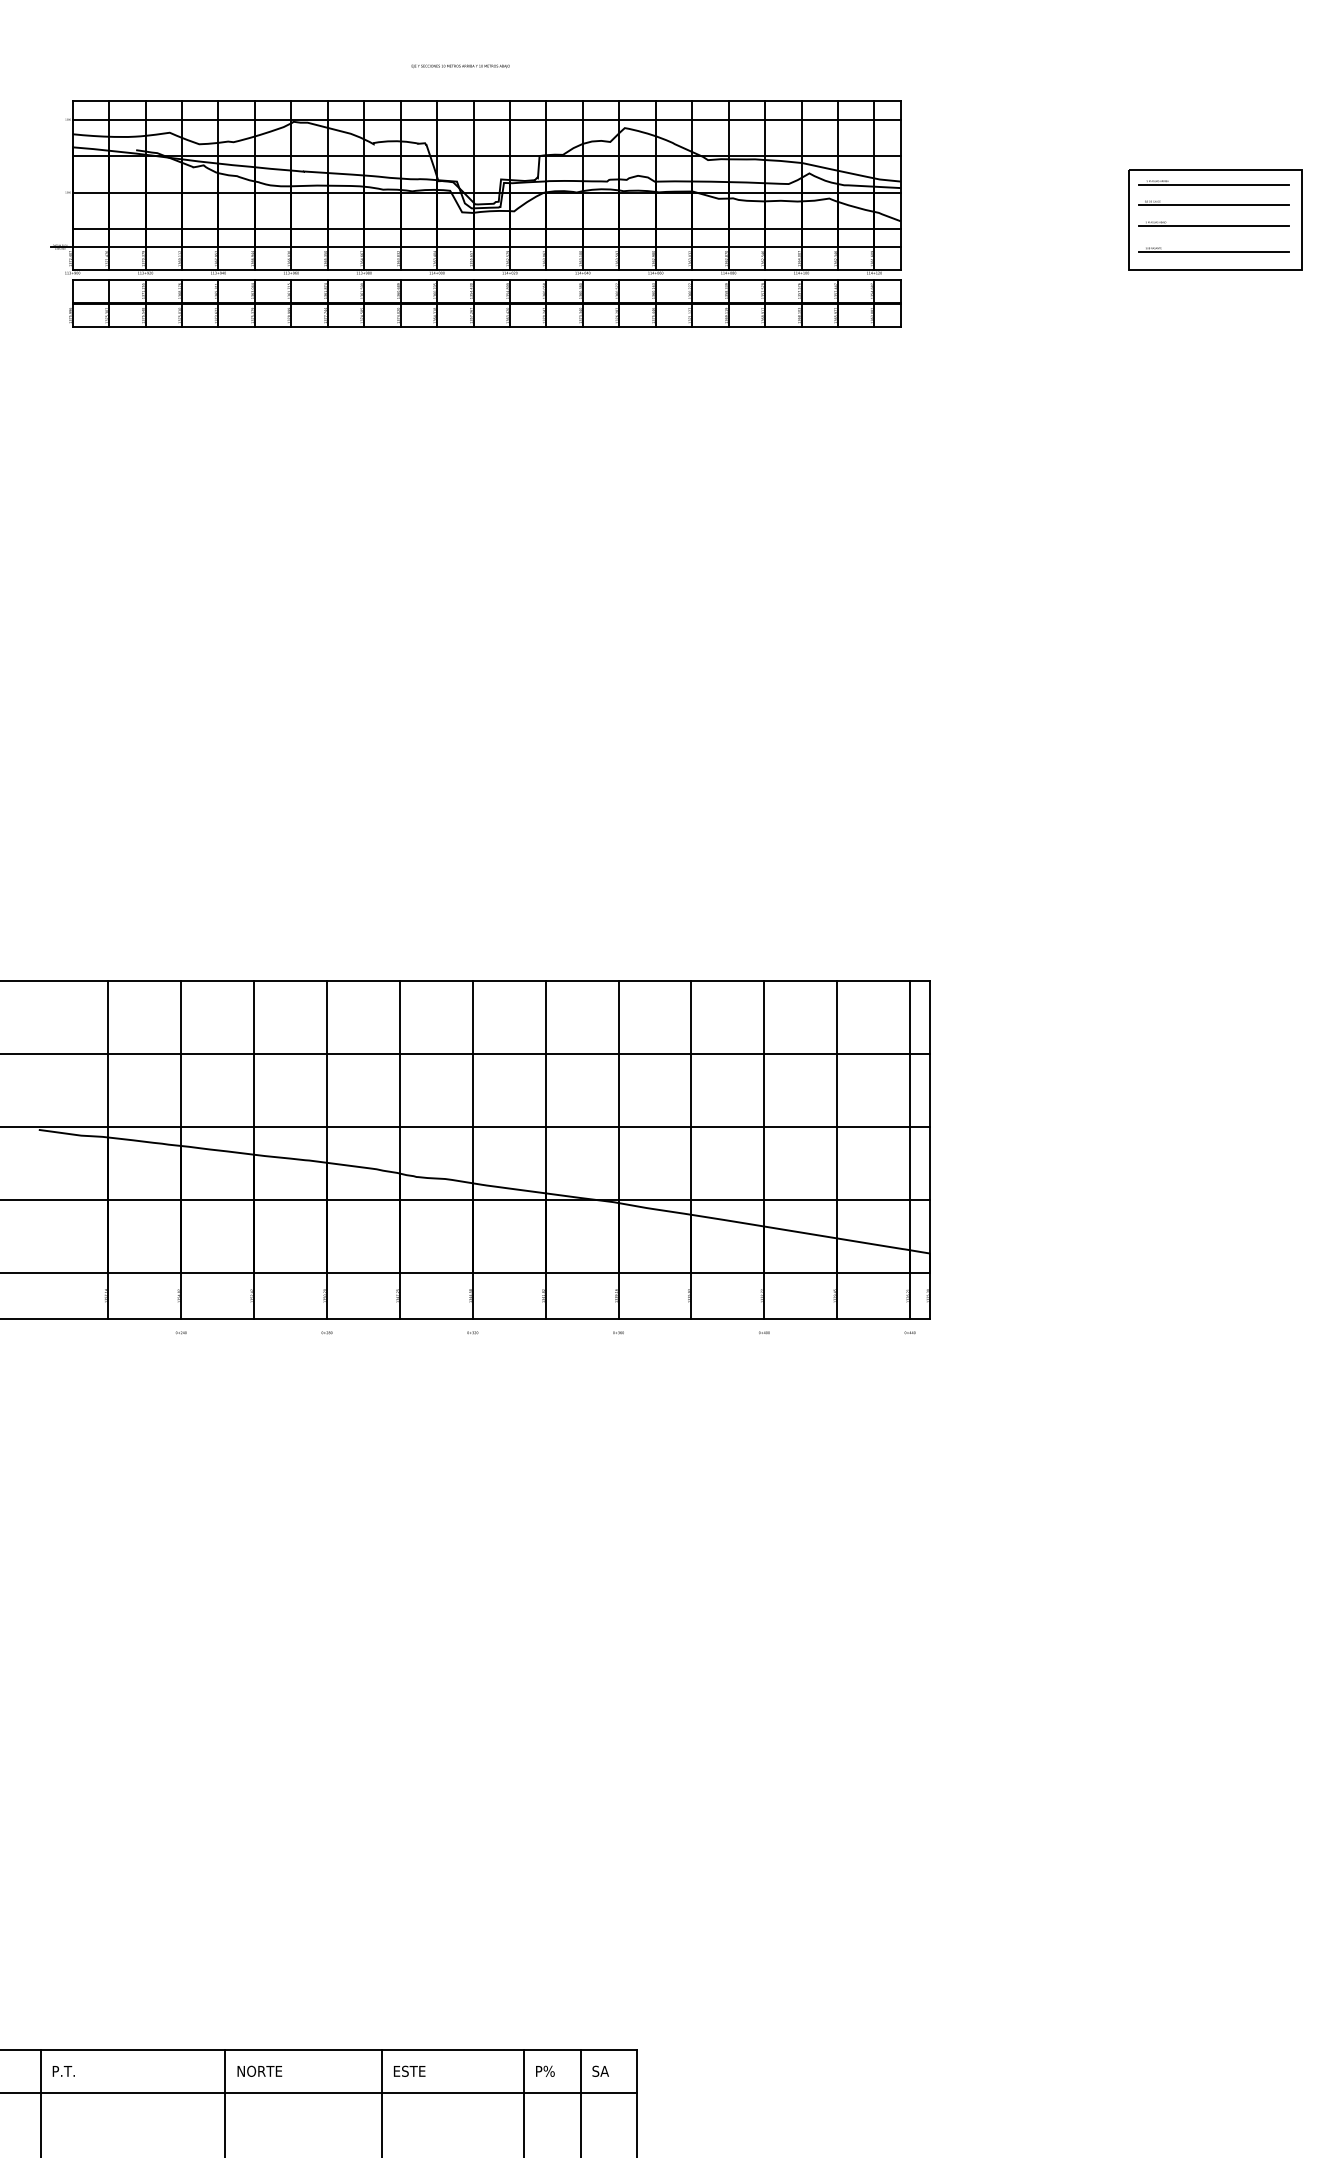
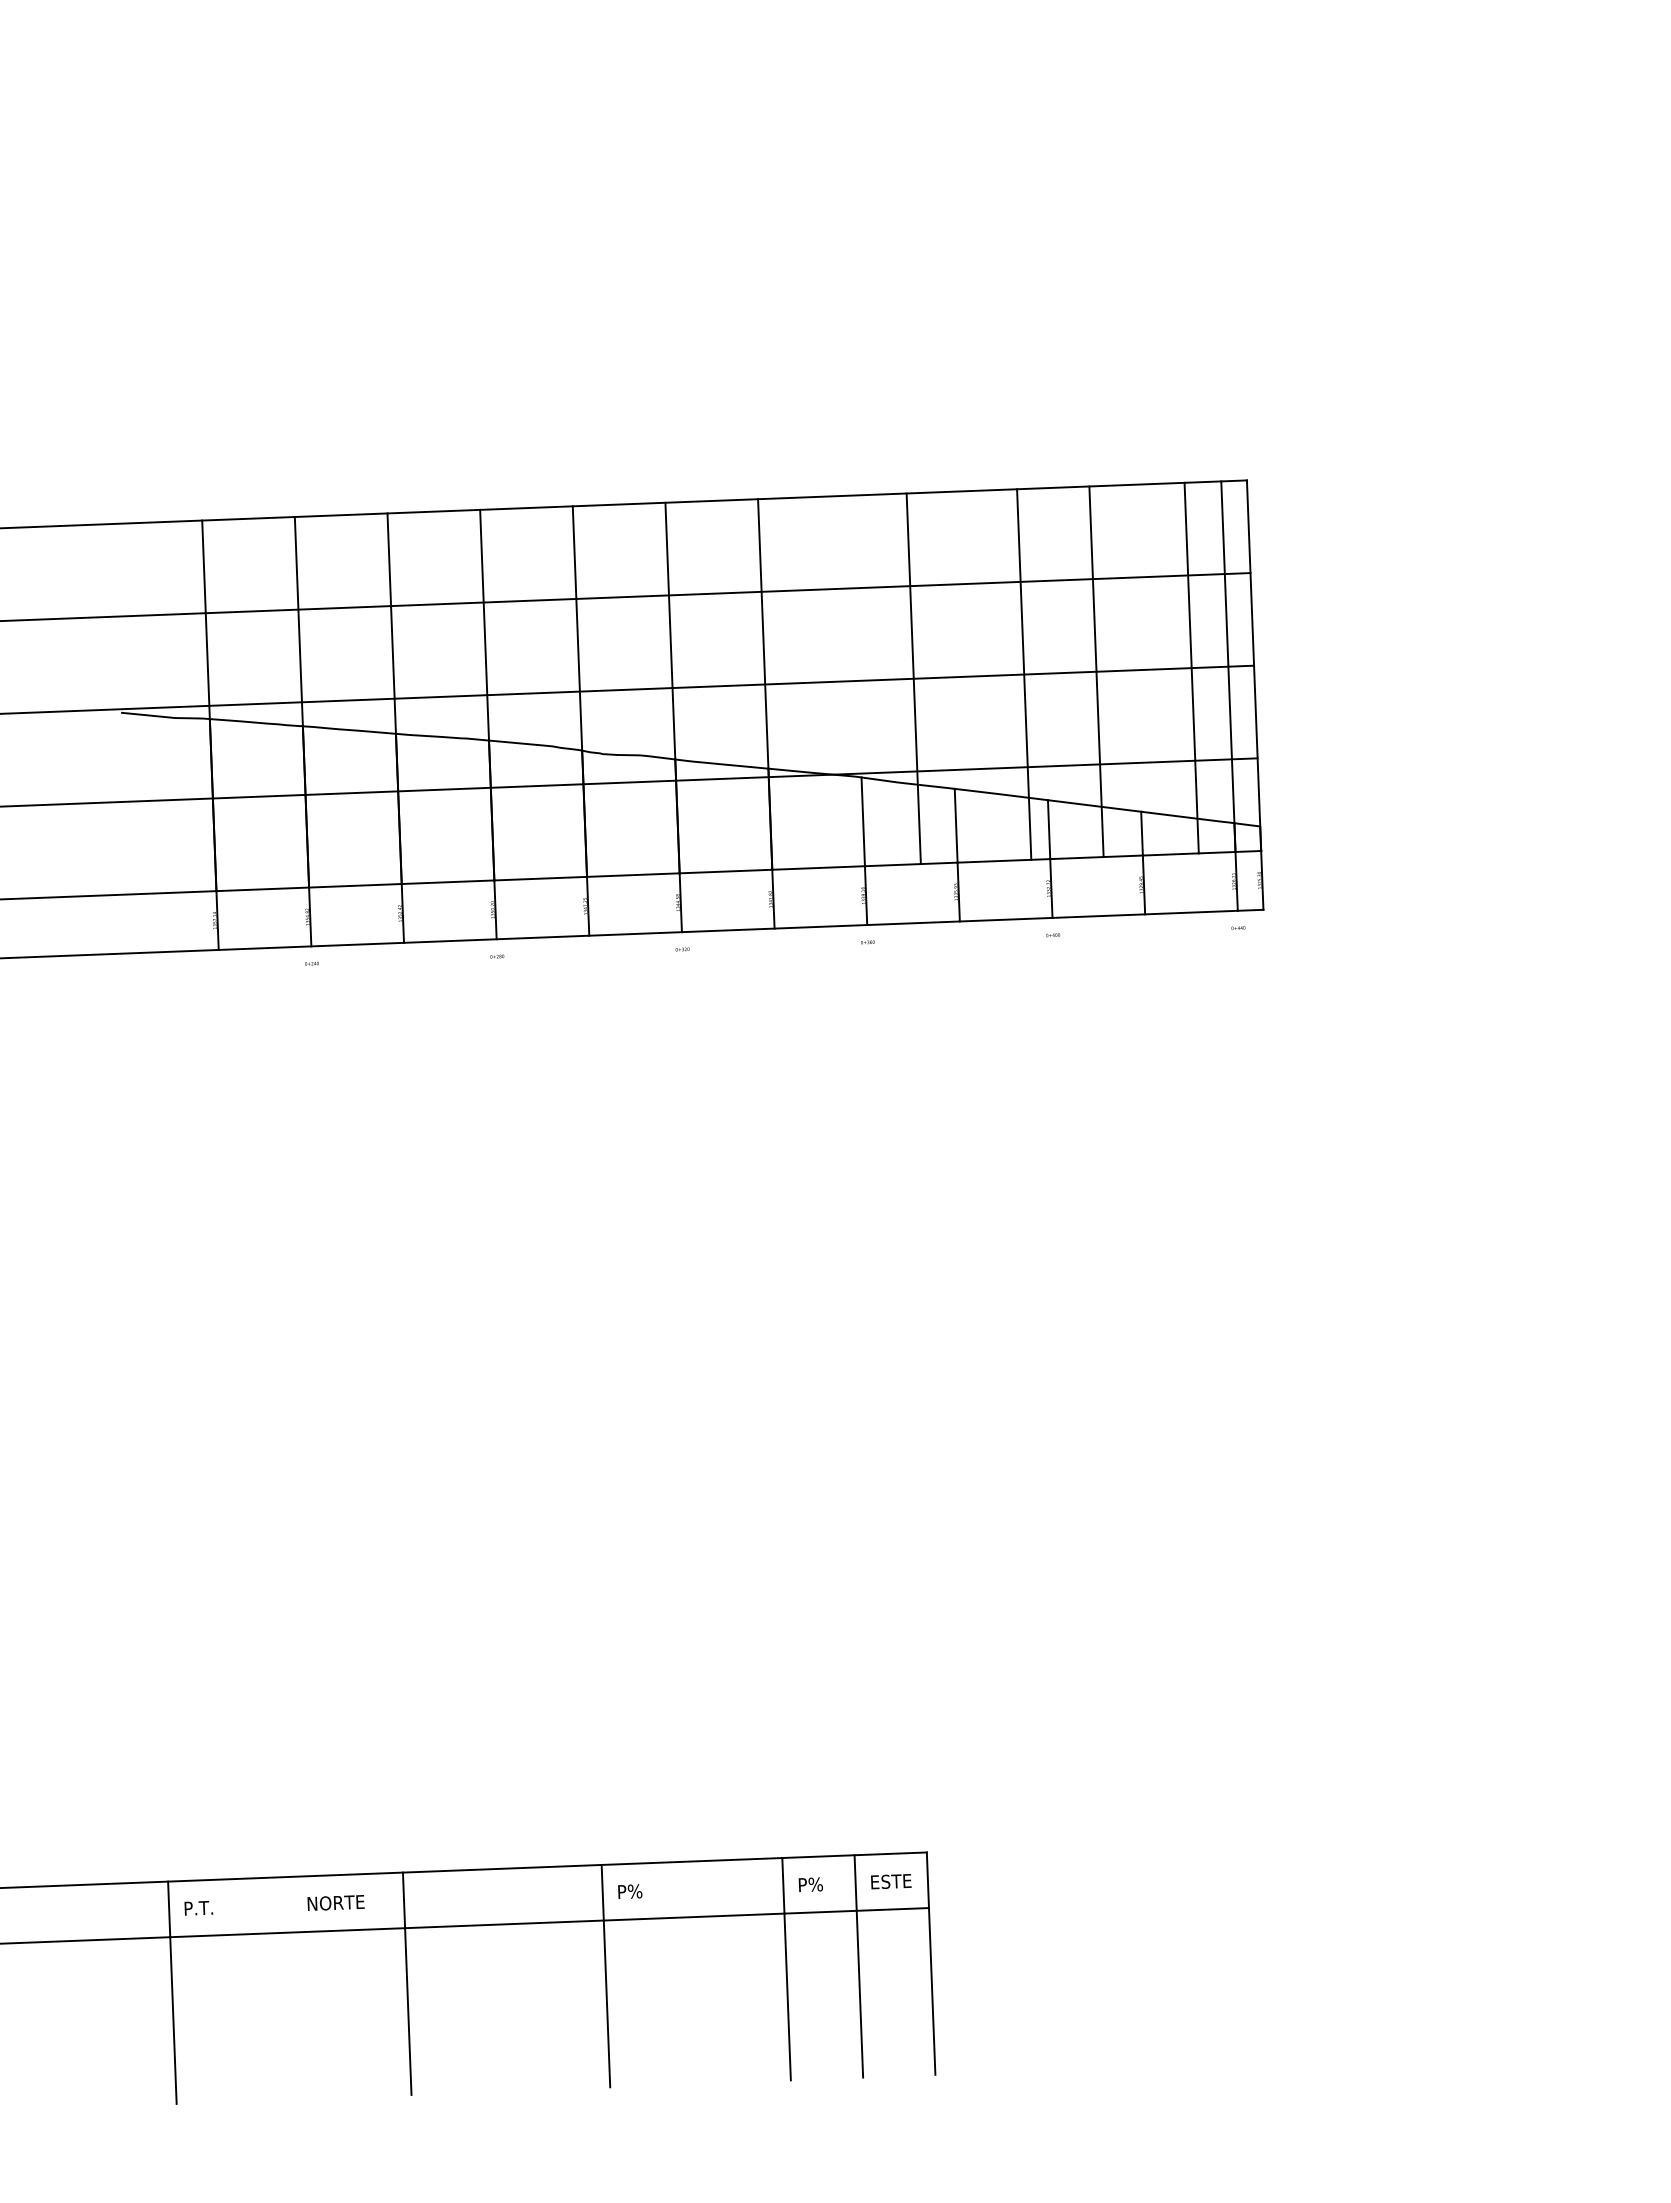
line: (618, 1126) -> (913, 678), moved
line: (691, 1126) -> (1024, 673), moved
line: (764, 1126) -> (1096, 670), moved
line: (837, 1126) -> (1191, 667), moved
text: (259, 2070) -> (335, 1901), moved
text: (410, 2070) -> (639, 1890), ESTE -> P%
text: (608, 2070) -> (891, 1880), SA -> ESTE

